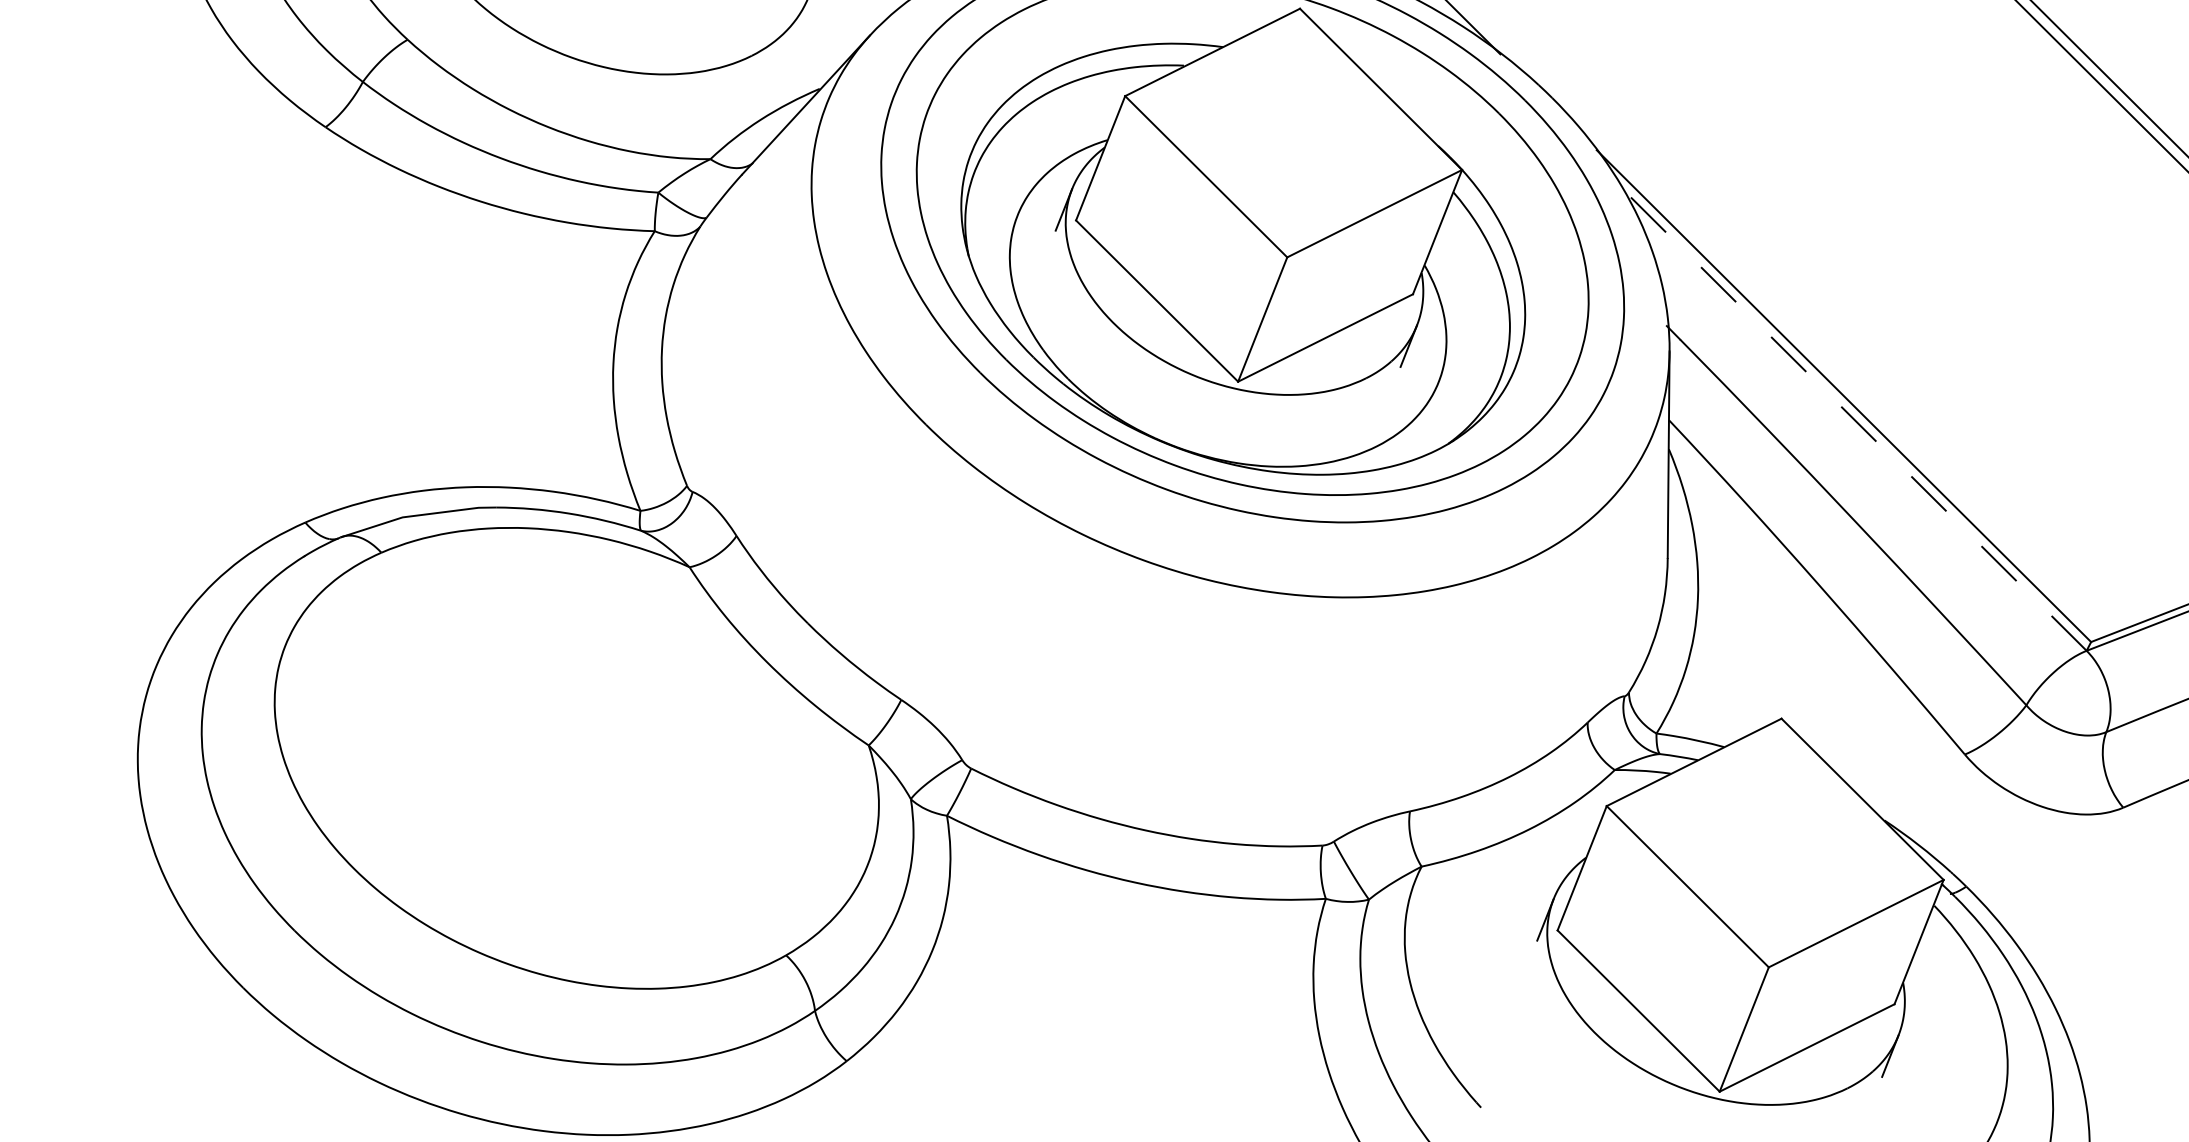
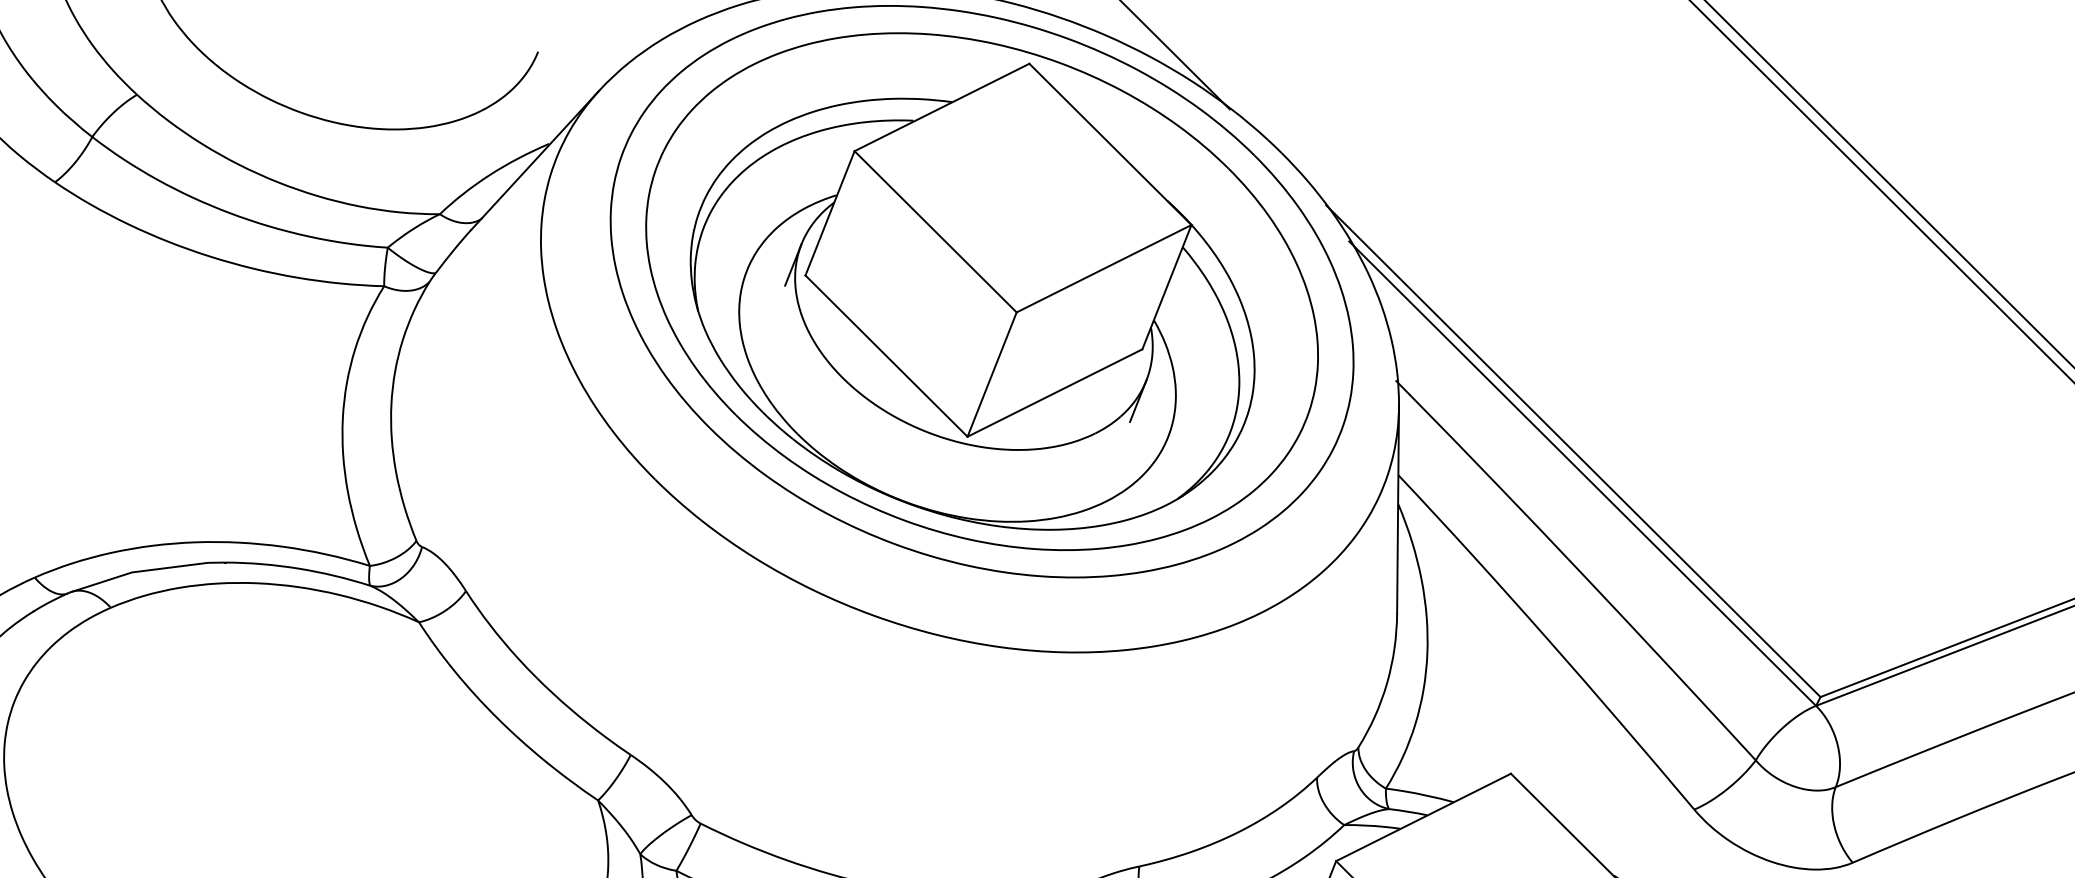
line: (1852, 418) -> (1581, 473), dashed -> solid

